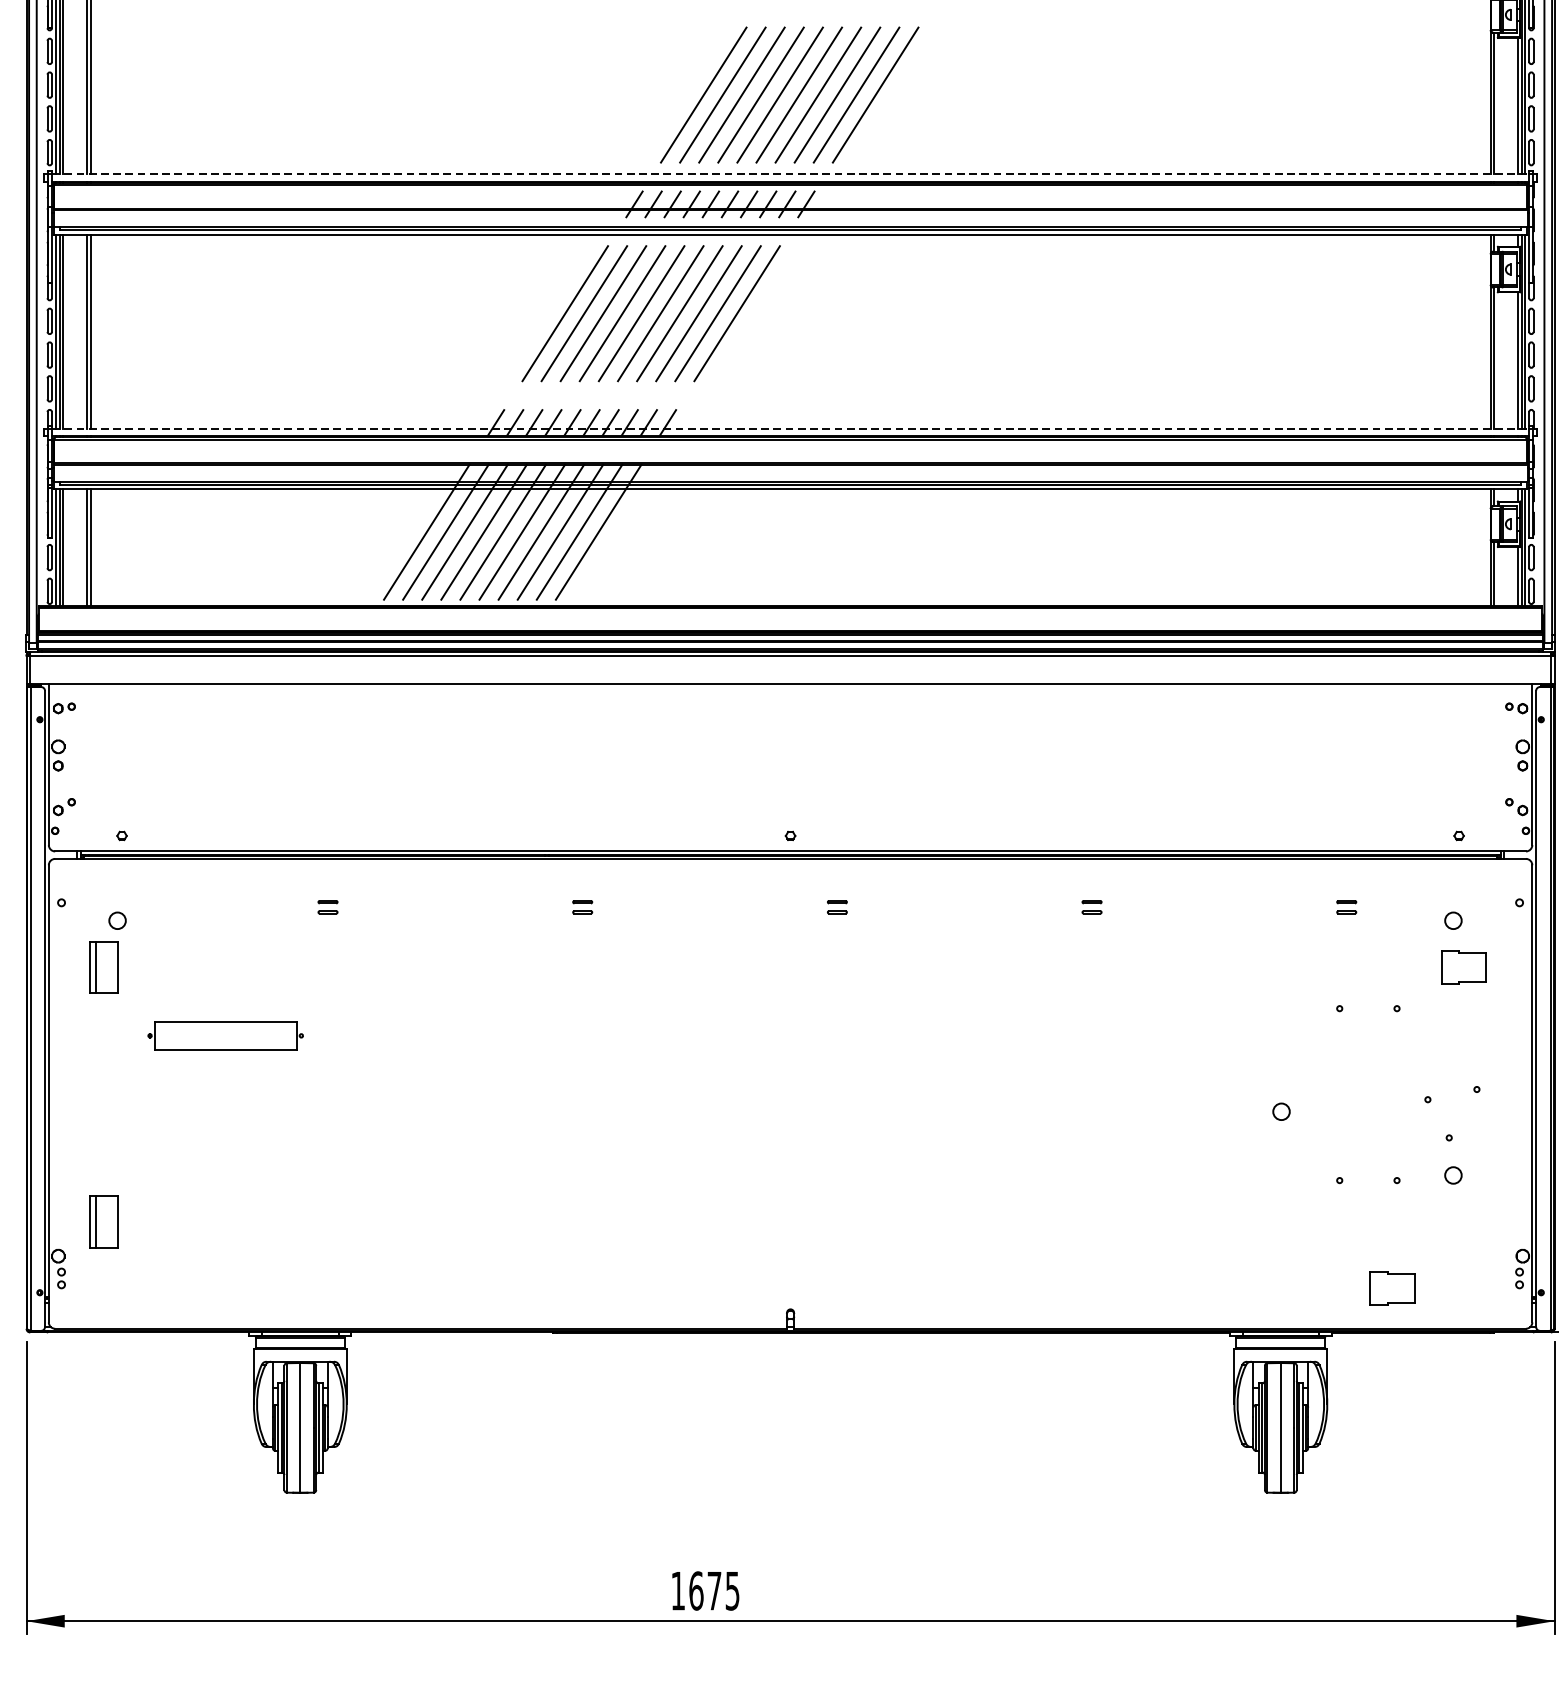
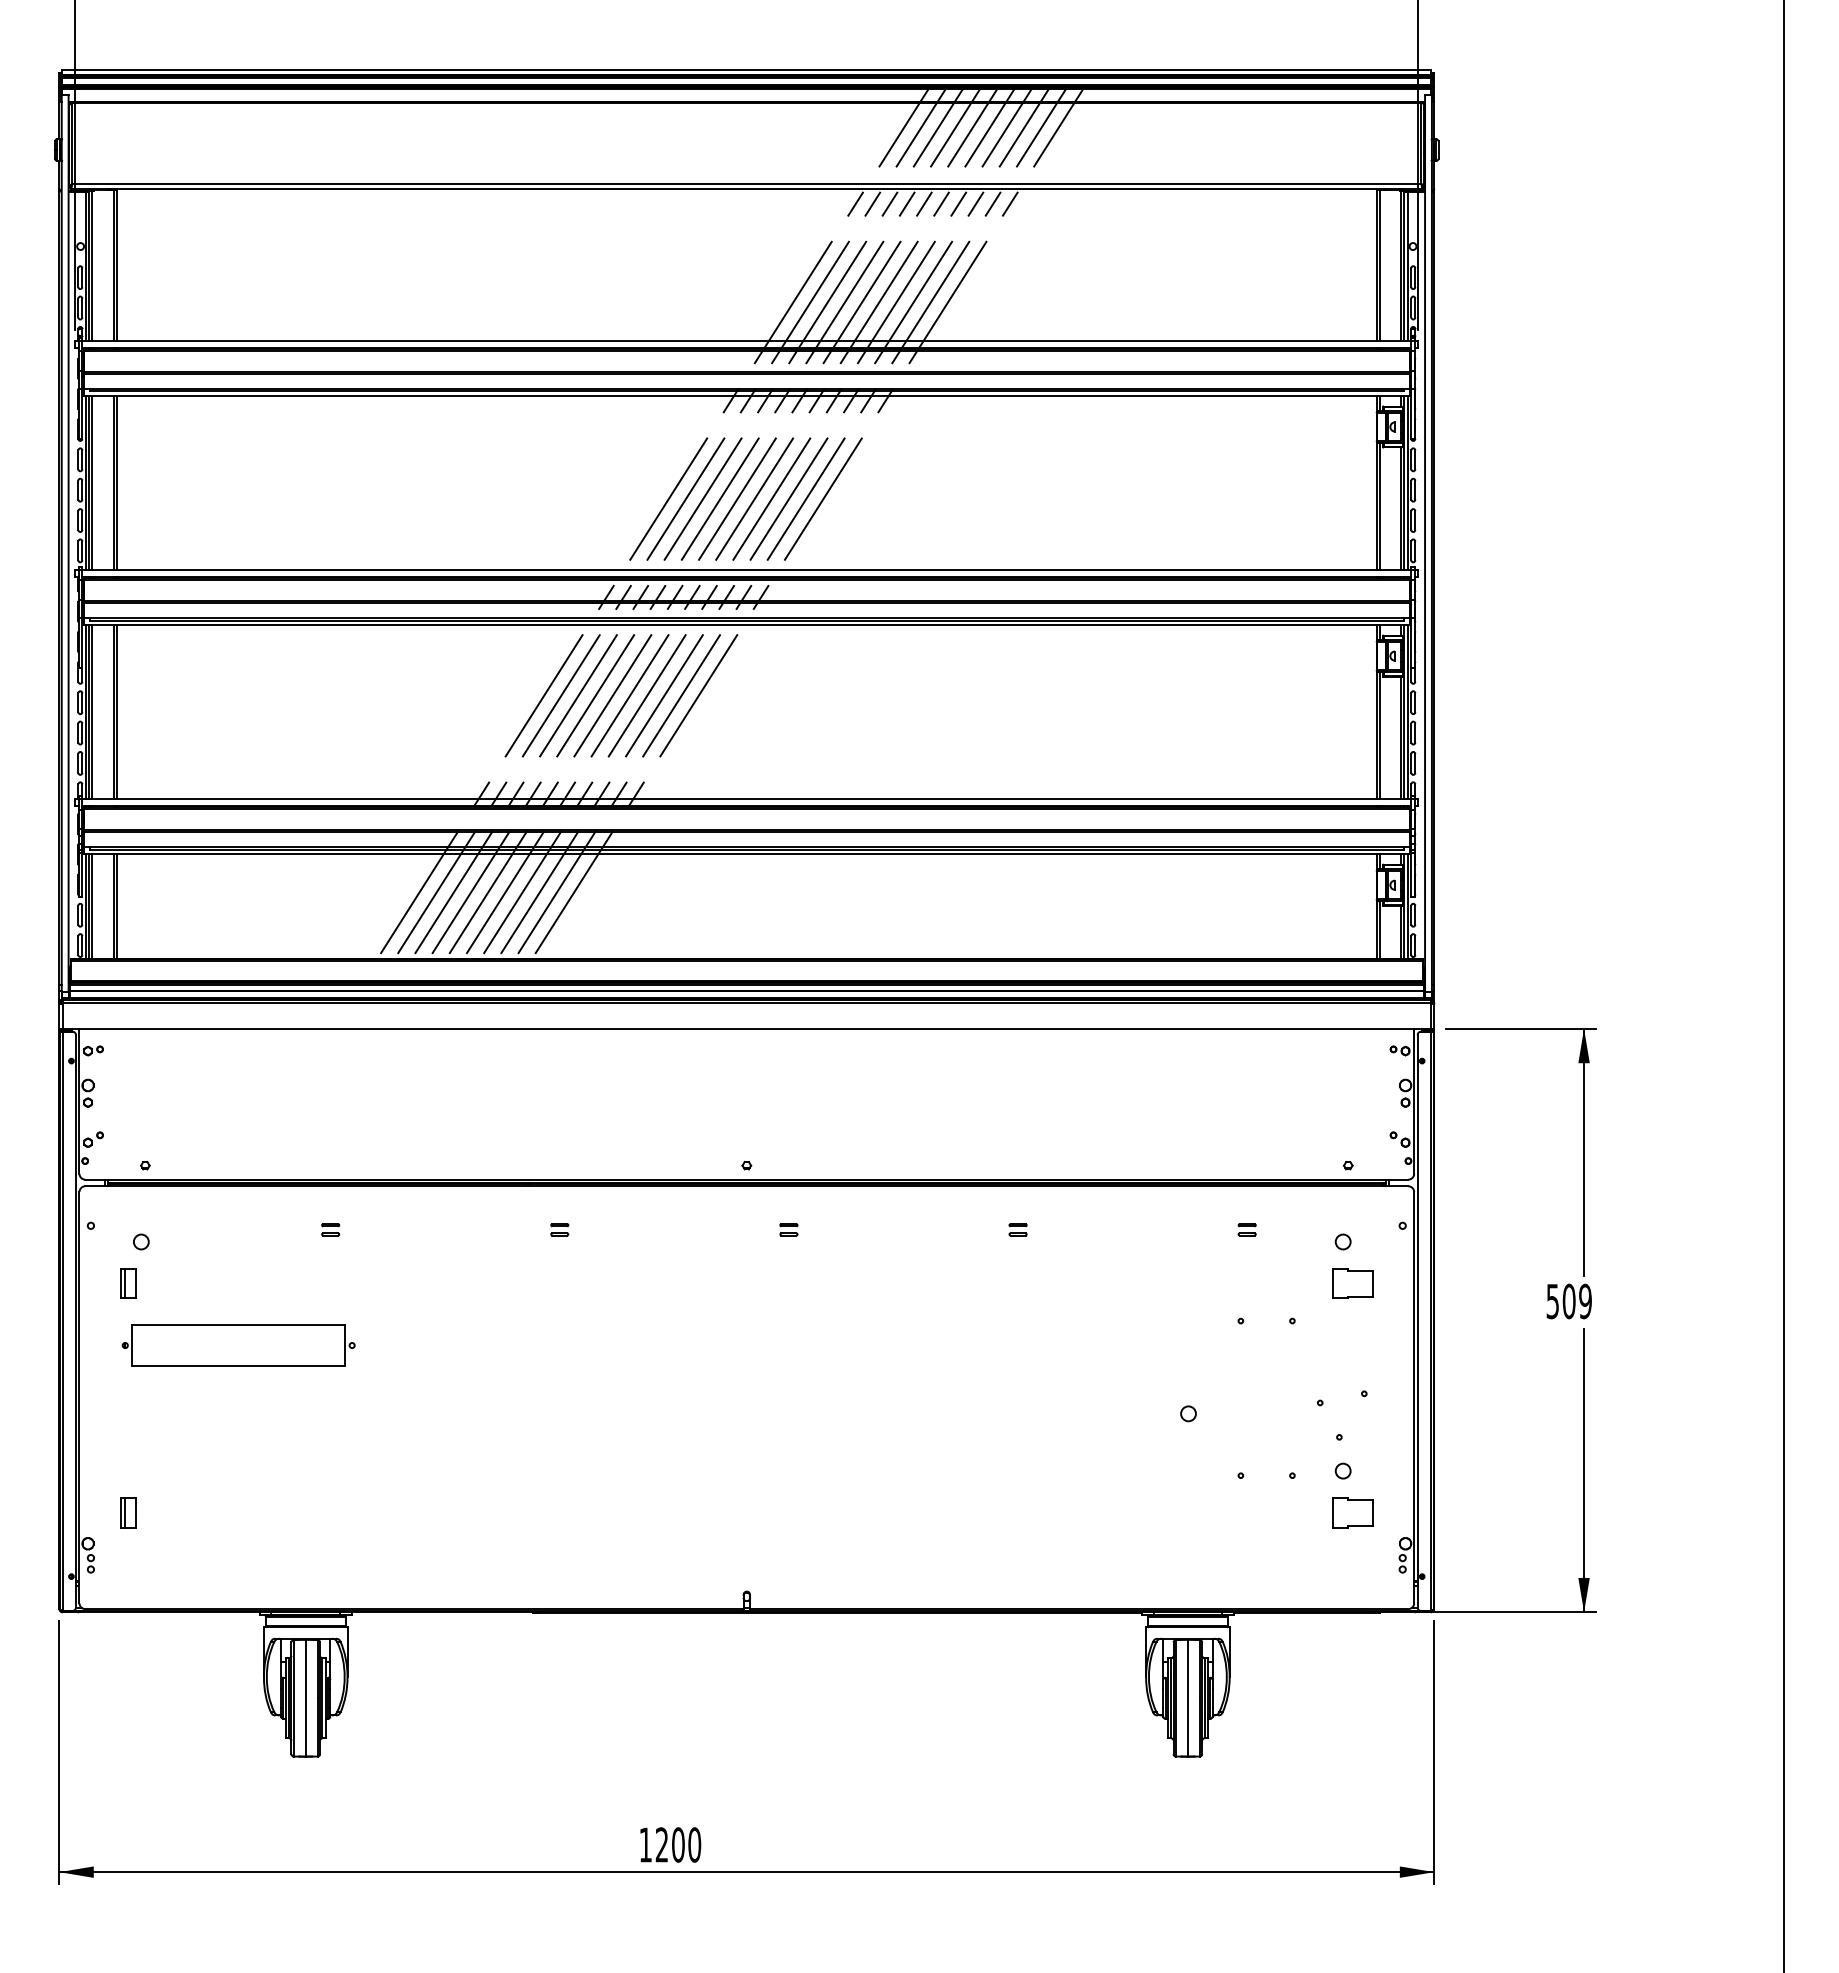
line: (791, 174) -> (747, 570), dashed -> solid
line: (791, 428) -> (747, 799), dashed -> solid
part: (103, 966) -> (128, 1283), size x0.62
part: (225, 1035) -> (238, 1345), size x1.67
part: (103, 1221) -> (128, 1512), size x0.62
part: (1392, 1288) -> (1352, 1512), moved
text: (714, 1590) -> (678, 1844), 1675 -> 1200

